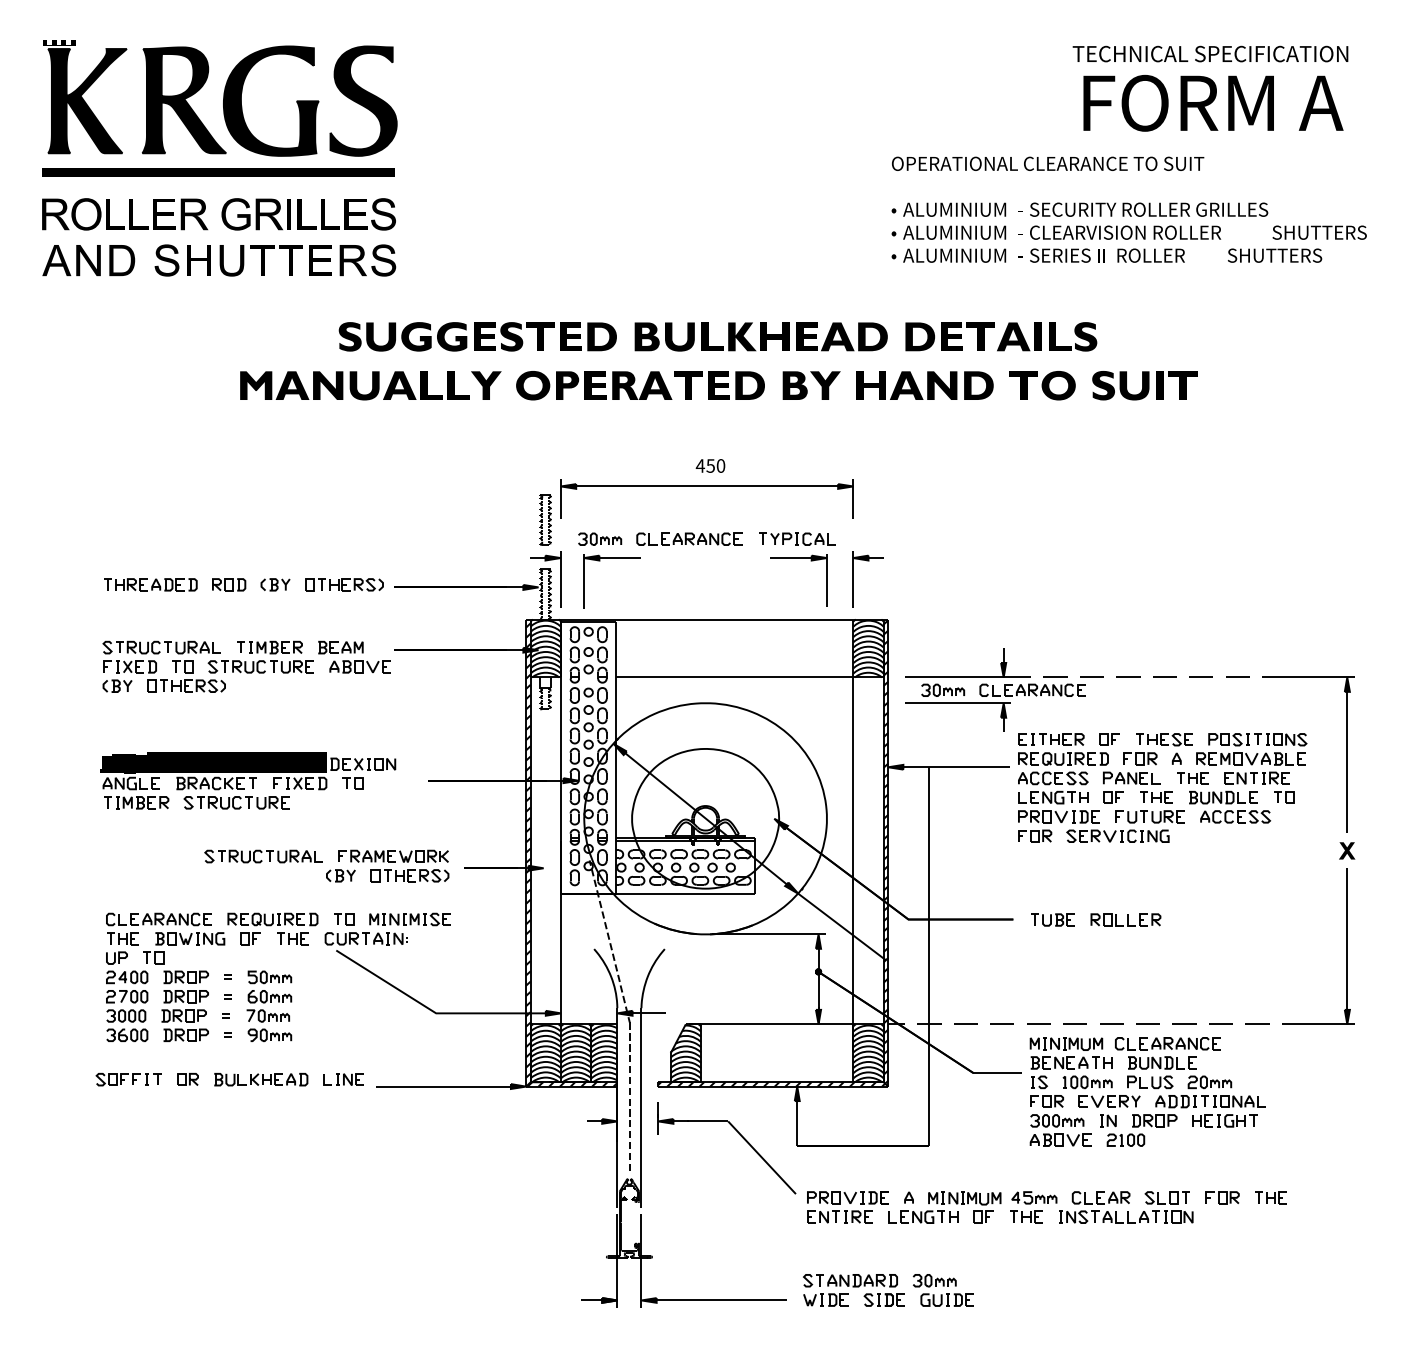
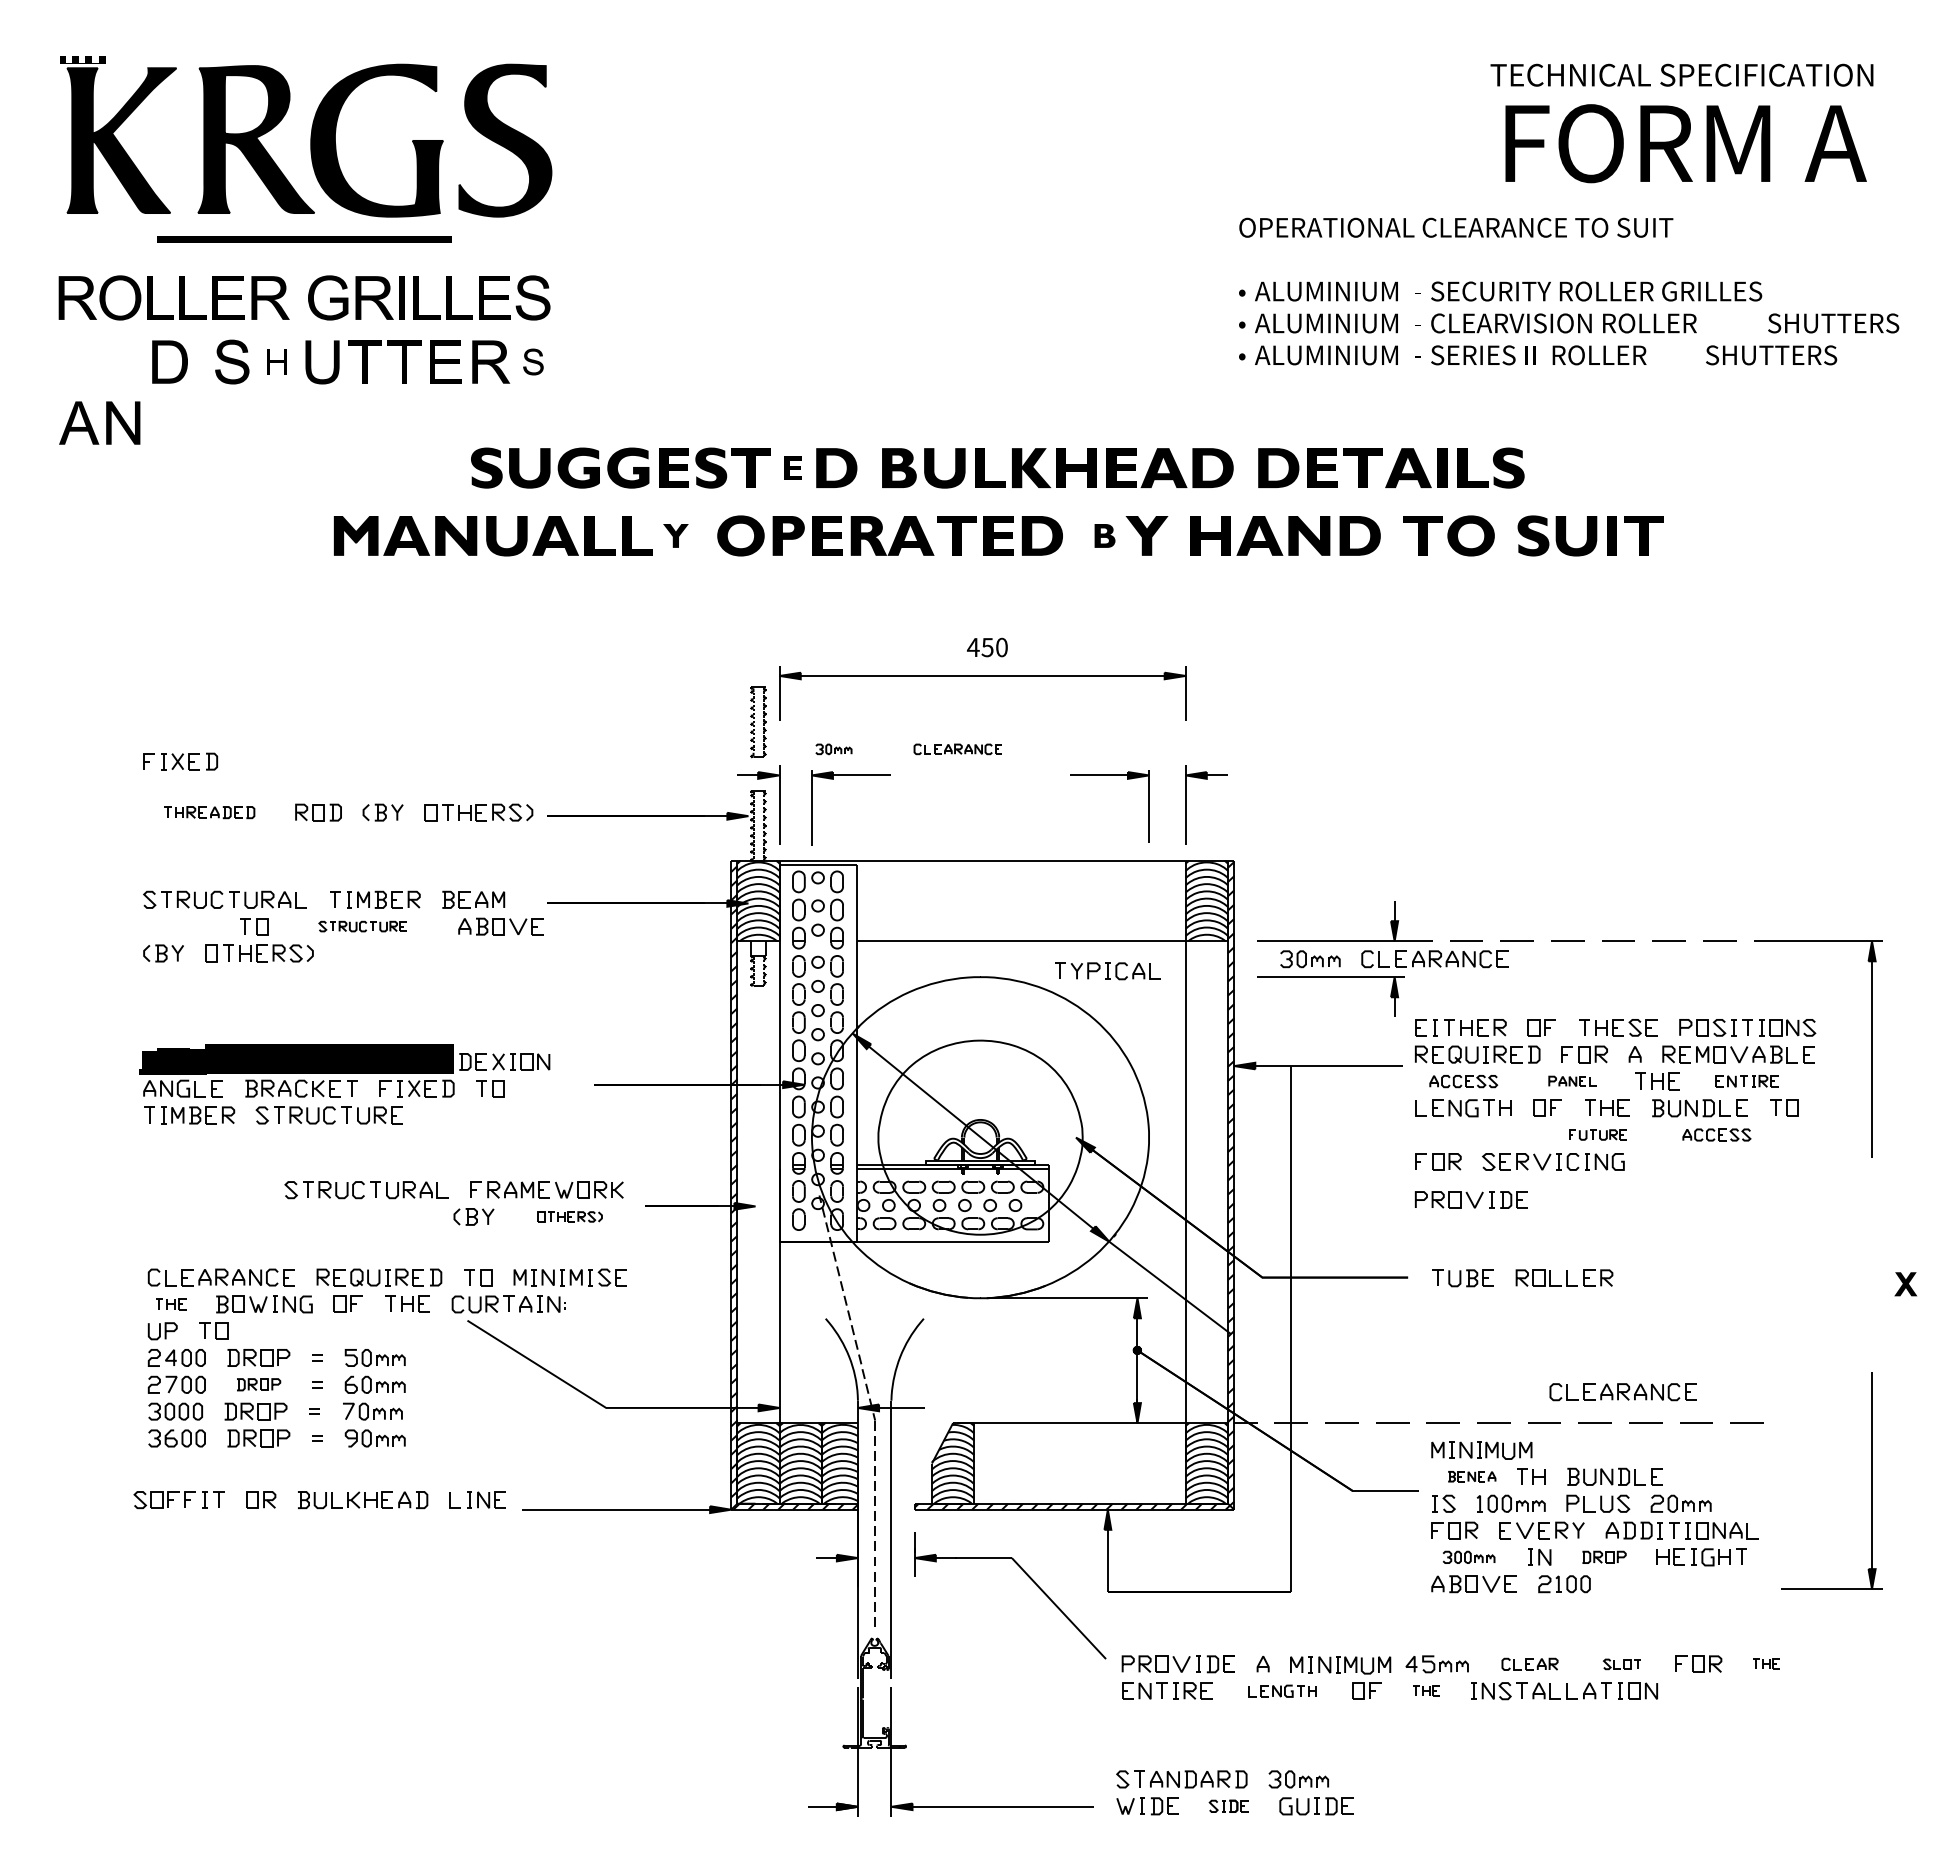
part: (218, 172) -> (304, 239), size x0.6
part: (76, 260) -> (106, 422), moved
part: (198, 260) -> (276, 361), size x0.6
part: (383, 260) -> (533, 361), size x0.6
part: (570, 336) -> (792, 467), size x0.6
part: (486, 385) -> (675, 535), size x0.6
part: (794, 385) -> (1104, 535), size x0.6
part: (599, 539) -> (833, 749), size x0.6
part: (689, 539) -> (957, 749), size x0.6
part: (796, 539) -> (1107, 971), moved
part: (150, 584) -> (209, 812), size x0.7
part: (129, 666) -> (180, 761), moved
part: (260, 666) -> (362, 926), size x0.6
part: (1053, 778) -> (1463, 1081), size x0.7
part: (1131, 778) -> (1572, 1081), size x0.6
part: (1257, 778) -> (1747, 1081), size x0.7
part: (1059, 816) -> (1471, 1199), moved
part: (1149, 816) -> (1597, 1134), size x0.6
part: (1235, 816) -> (1716, 1134), size x0.7
part: (1346, 851) -> (1905, 1284), moved
part: (409, 875) -> (569, 1216), size x0.6
part: (123, 938) -> (171, 1303), size x0.7
part: (1346, 946) -> (1871, 1480), moved
part: (185, 996) -> (258, 1384), size x0.7
part: (1167, 1043) -> (1622, 1392), moved
part: (1059, 1062) -> (1471, 1476), size x0.6
part: (1056, 1120) -> (1468, 1557), size x0.7
part: (1154, 1120) -> (1604, 1557), size x0.7
part: (1271, 1197) -> (1766, 1663), size x0.6
part: (1100, 1198) -> (1529, 1664), size x0.7
part: (1166, 1198) -> (1621, 1664), size x0.6
part: (1026, 1216) -> (1426, 1690), size x0.6
part: (922, 1217) -> (1282, 1691), size x0.7
part: (884, 1300) -> (1228, 1806), size x0.7

